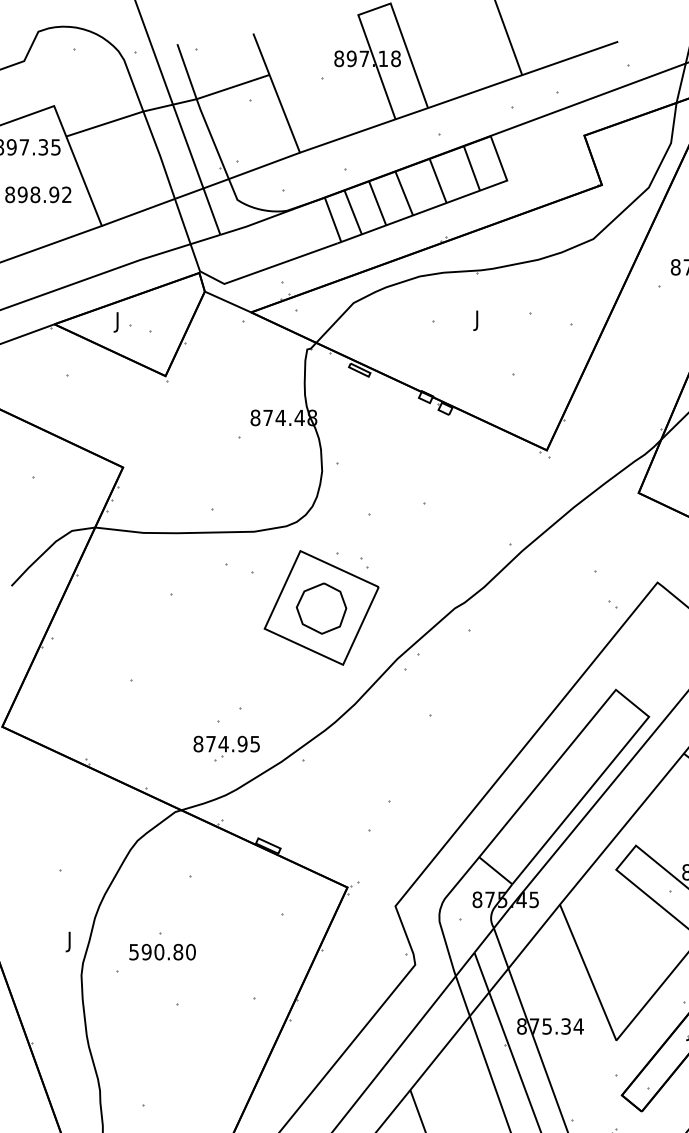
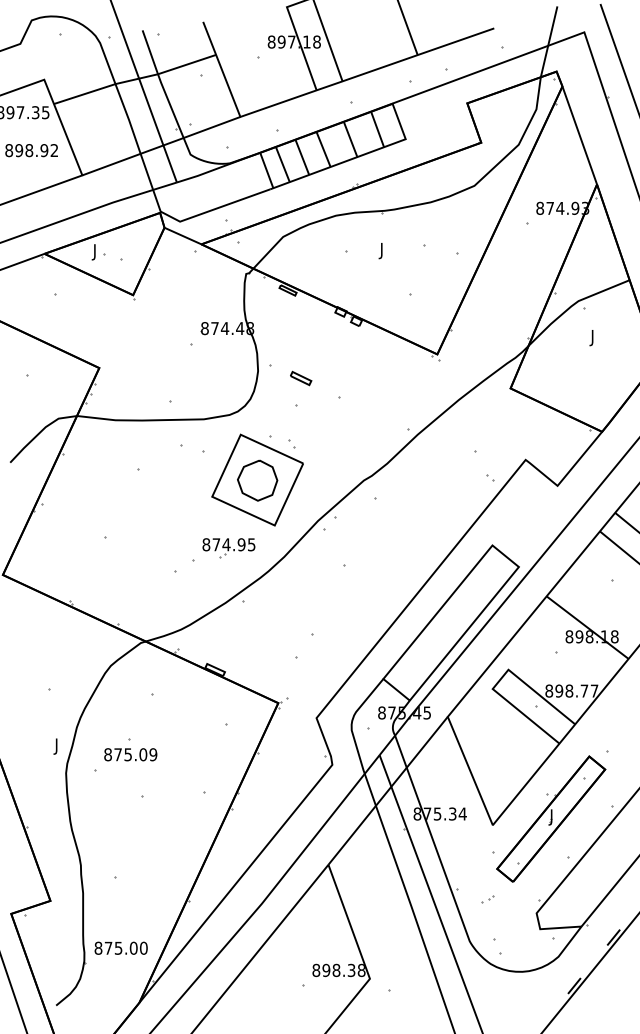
part: (376, 480) -> (301, 378), added
part: (226, 748) -> (228, 548), moved
text: (162, 951) -> (130, 754), 590.80 -> 875.09

